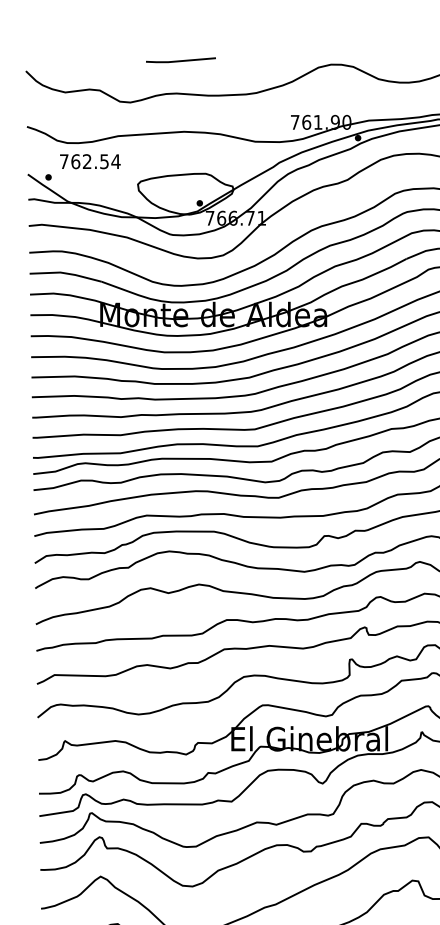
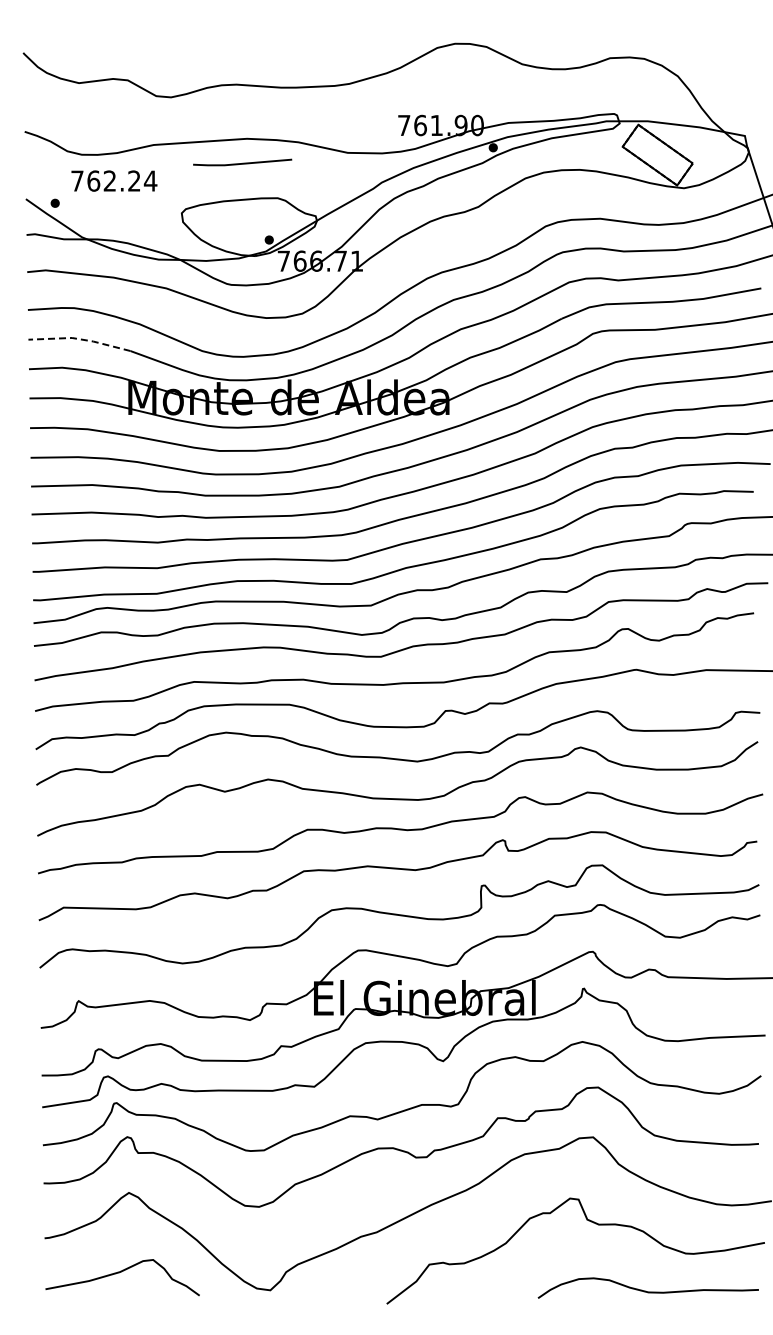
line: (180, 60) -> (242, 162), moved
text: (104, 161) -> (134, 180), 762.54 -> 762.24
line: (65, 273) -> (79, 339), solid -> dashed

